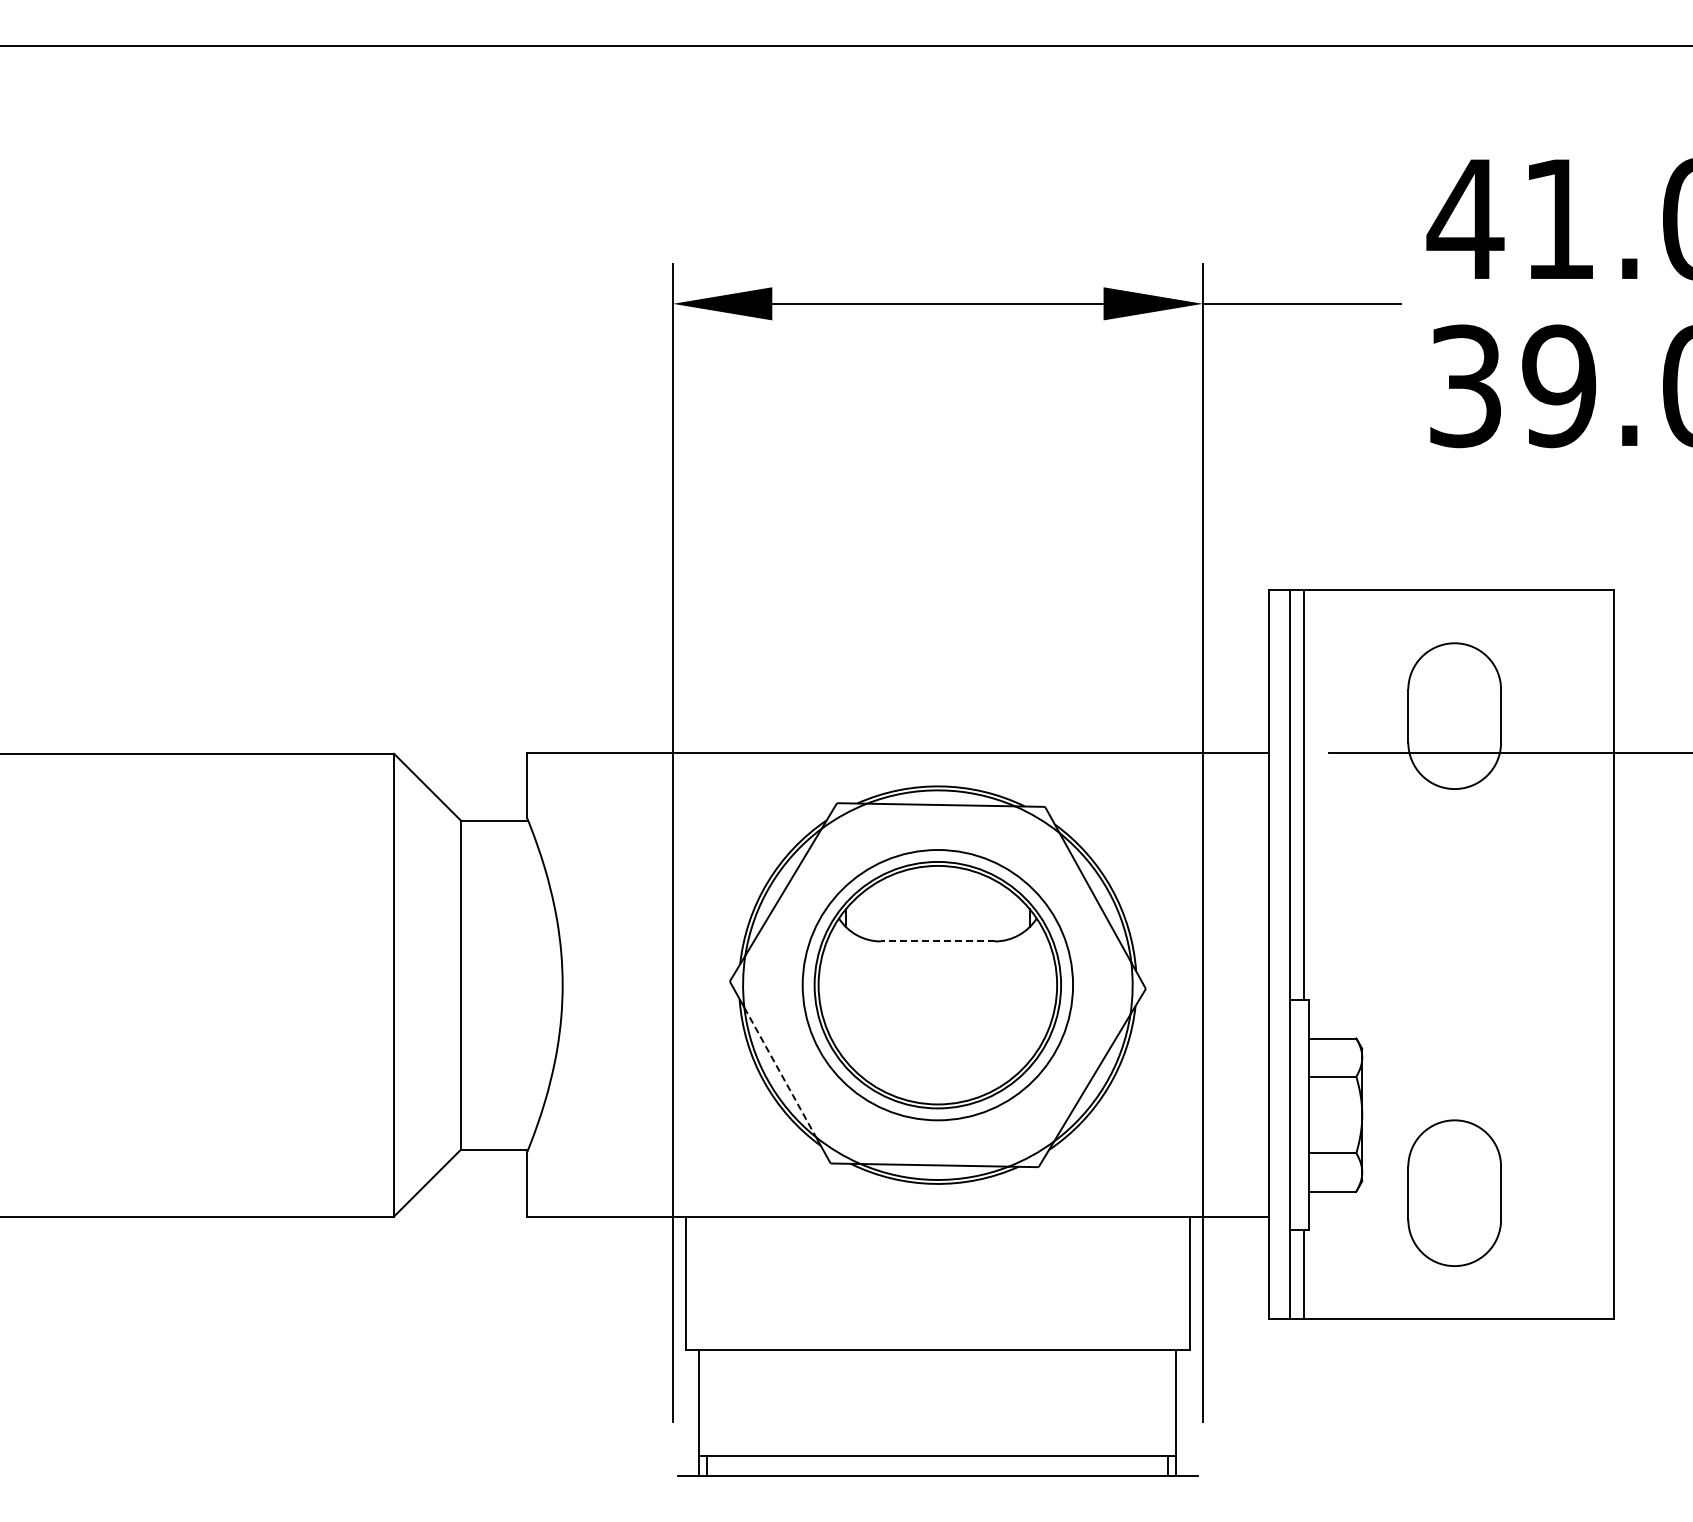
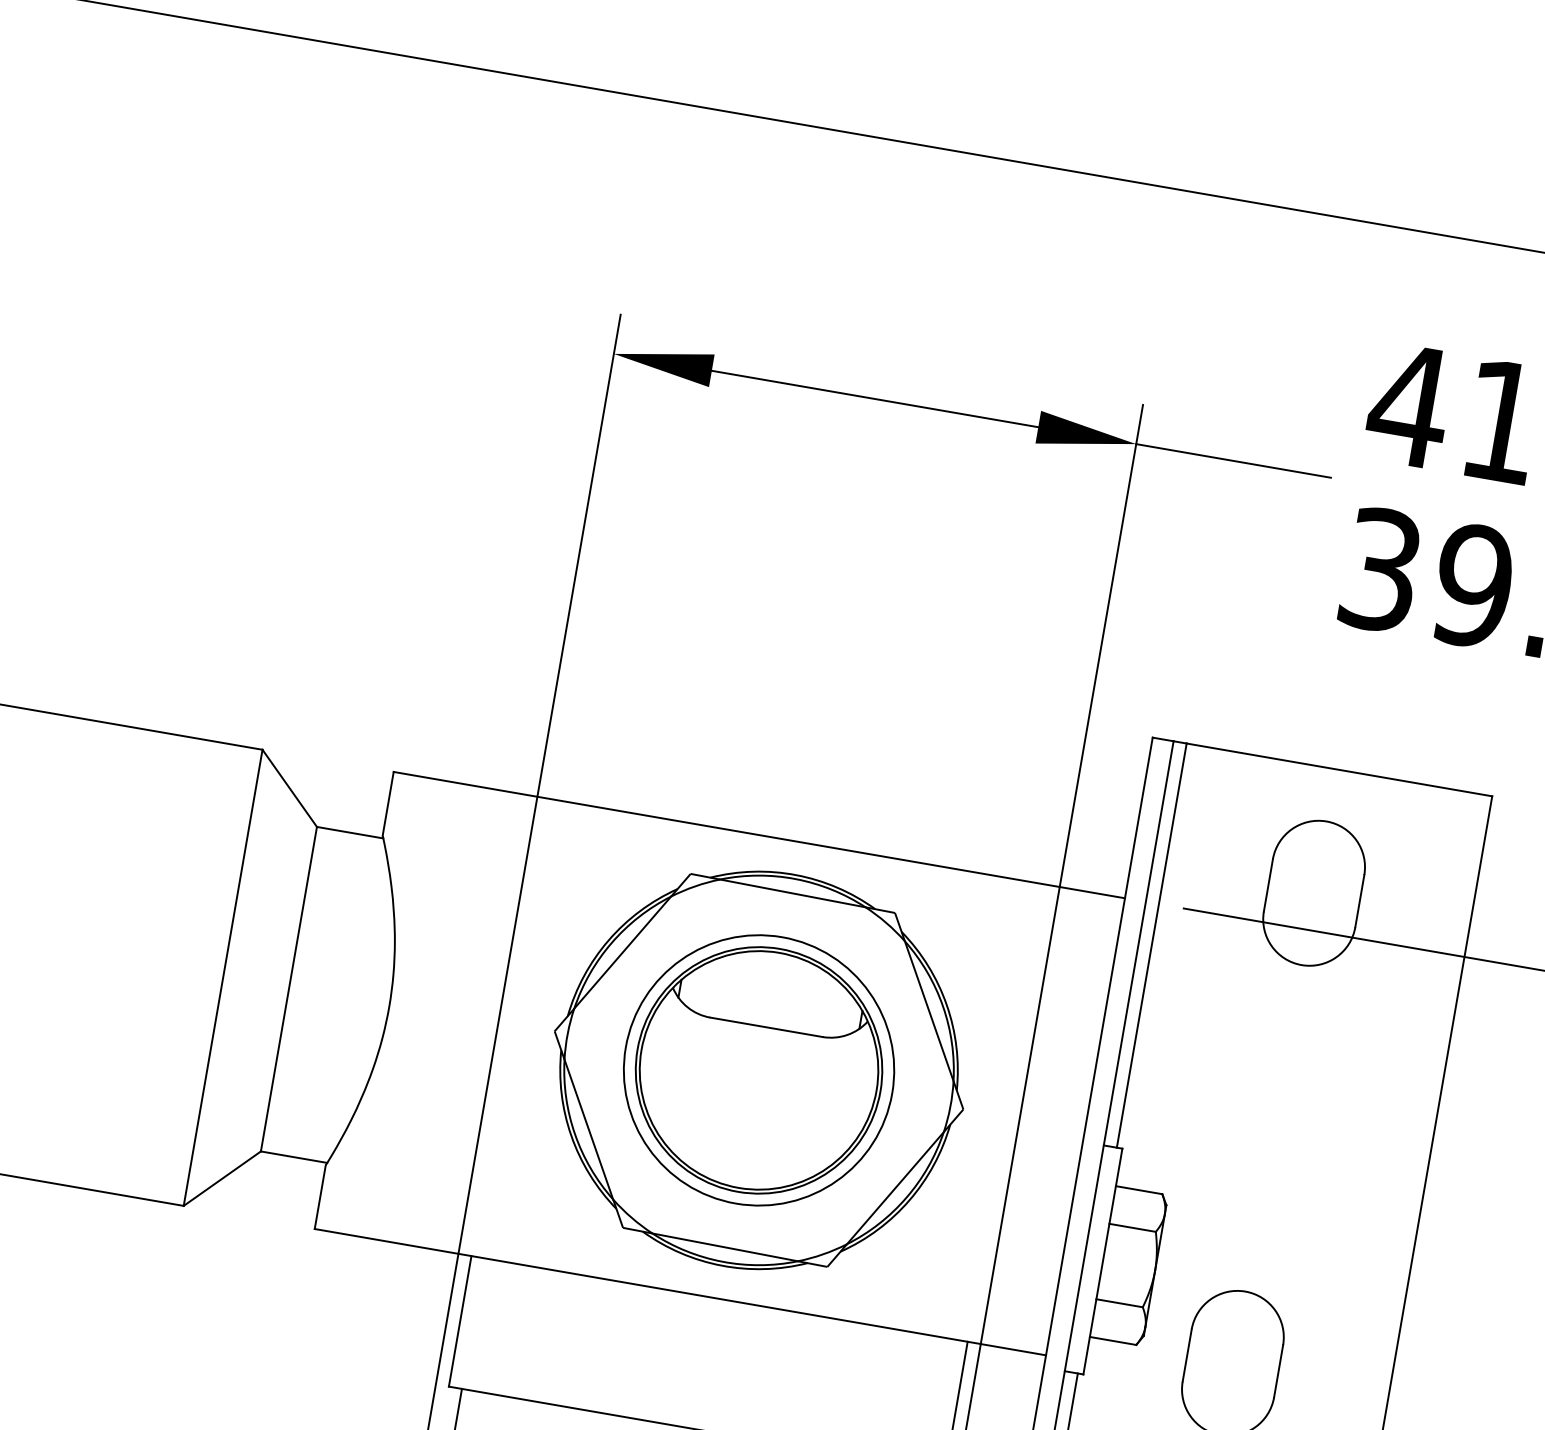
line: (937, 941) -> (766, 1027), dashed -> solid
line: (780, 1072) -> (589, 1129), dashed -> solid

